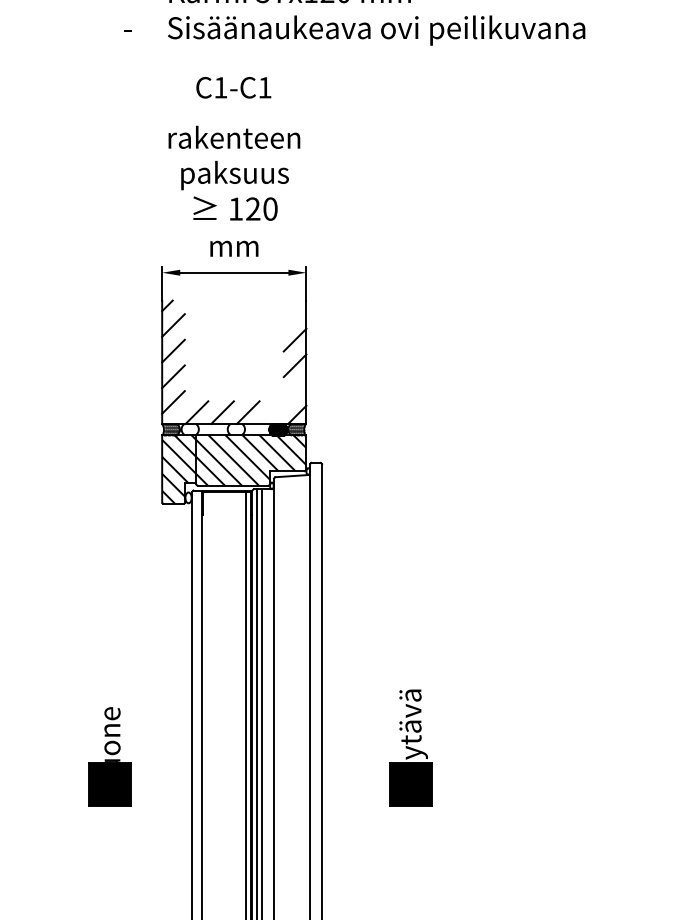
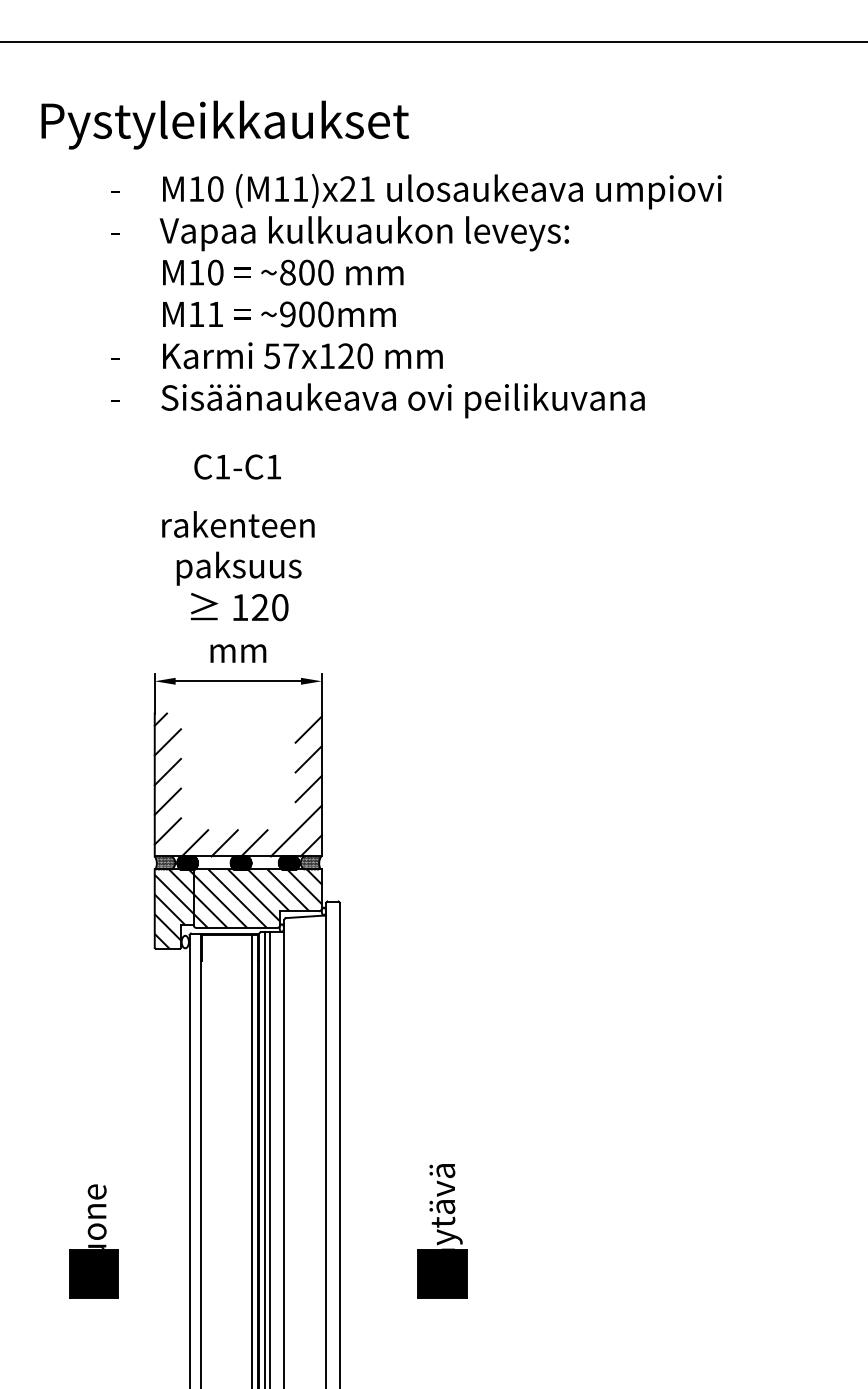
line: (294, 314) -> (308, 729), added
line: (283, 401) -> (295, 830), added
hatch: (190, 429) -> (187, 862), added
hatch: (236, 429) -> (240, 862), added

